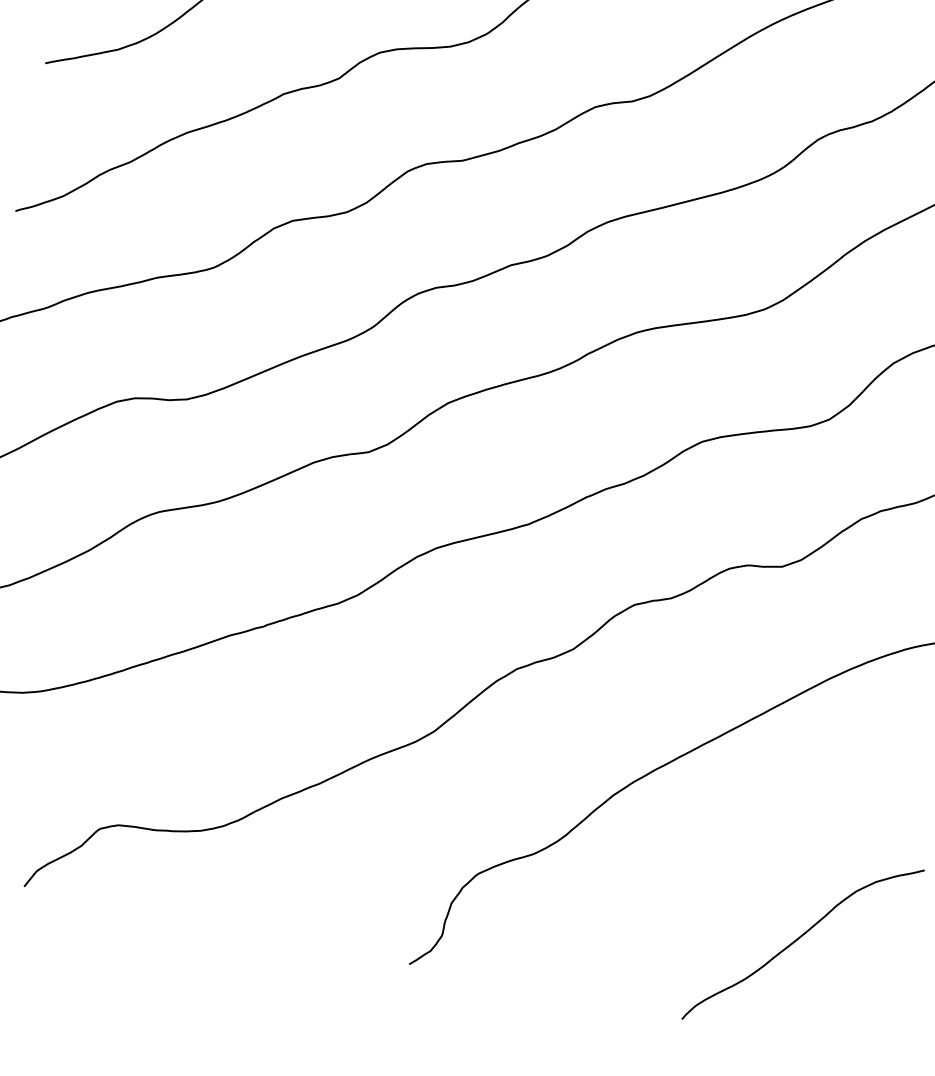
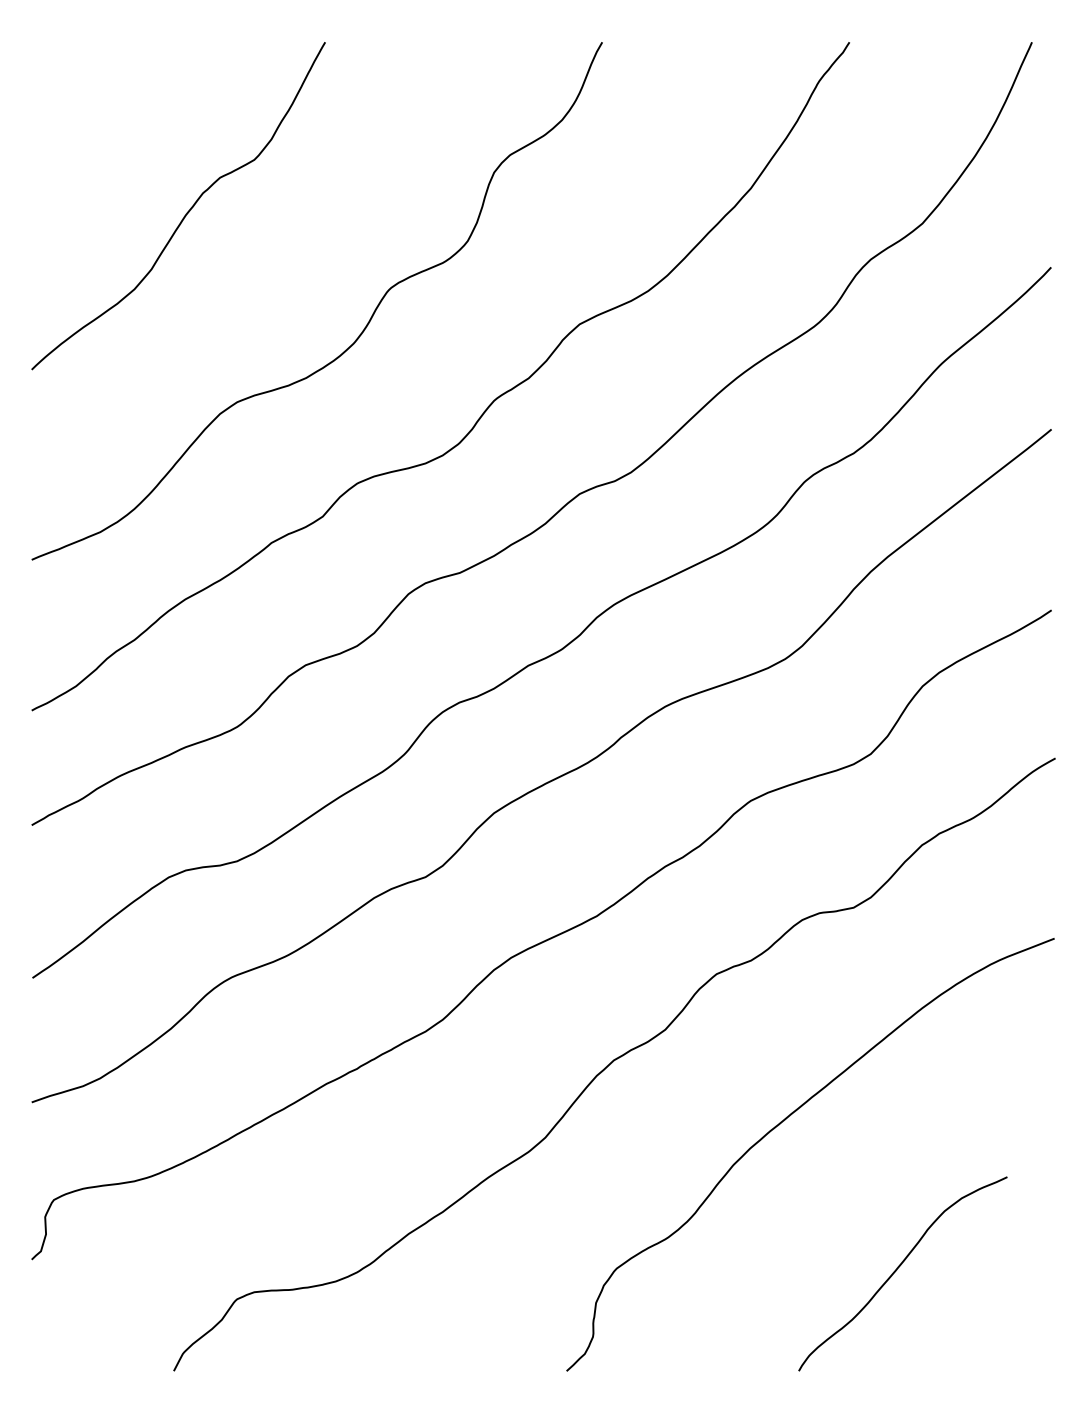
curve: (798, 940) -> (897, 1270), moved

